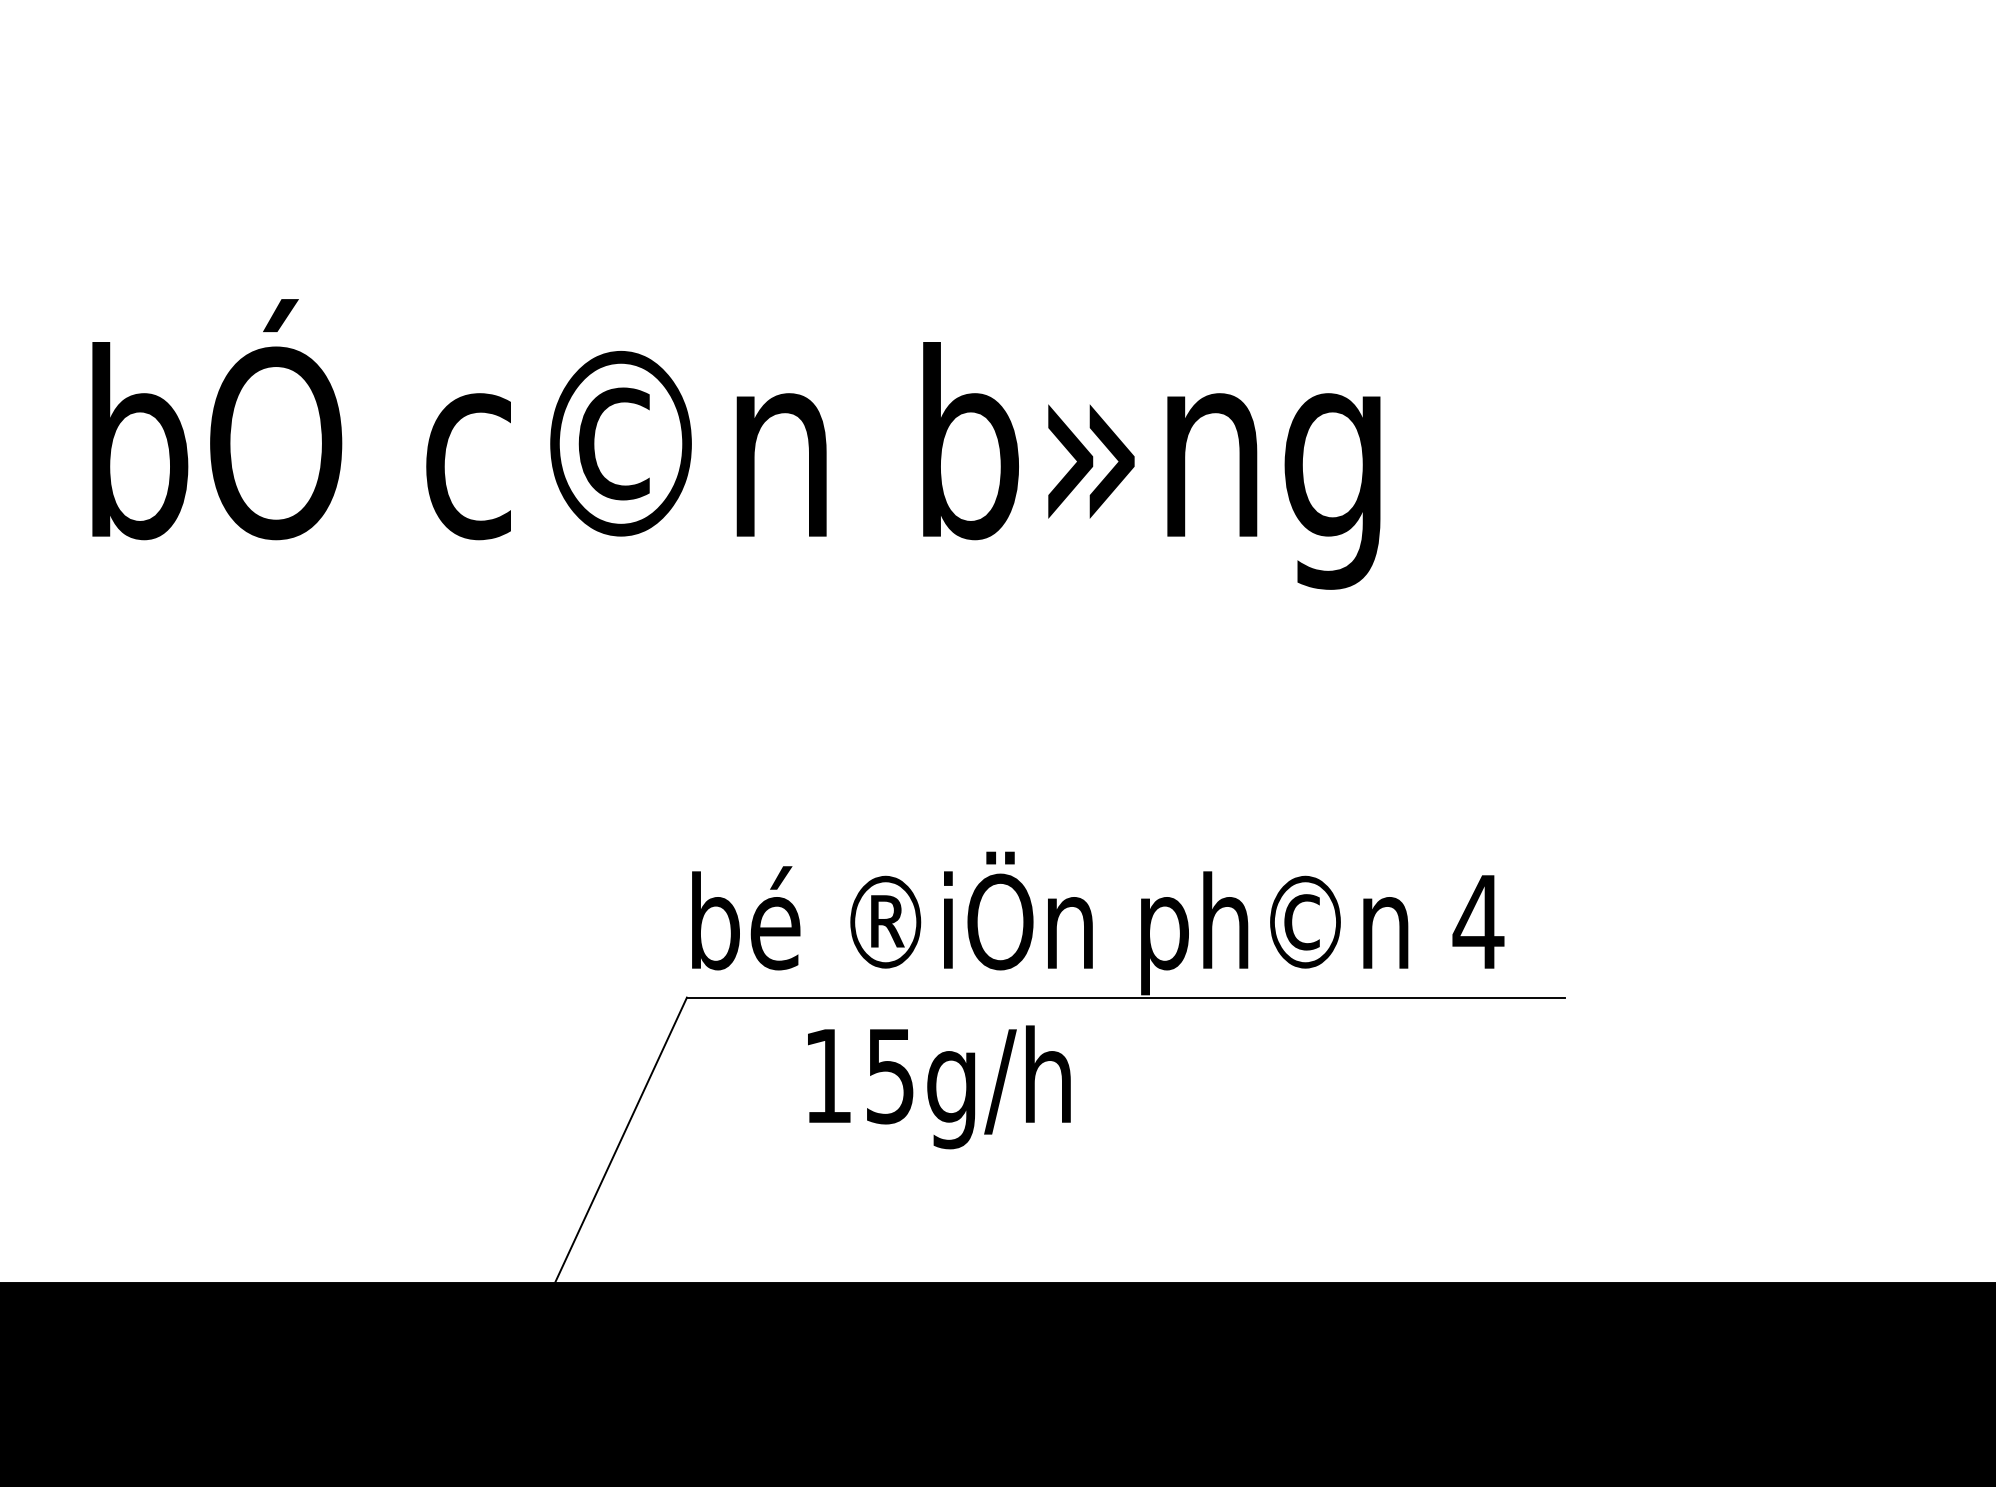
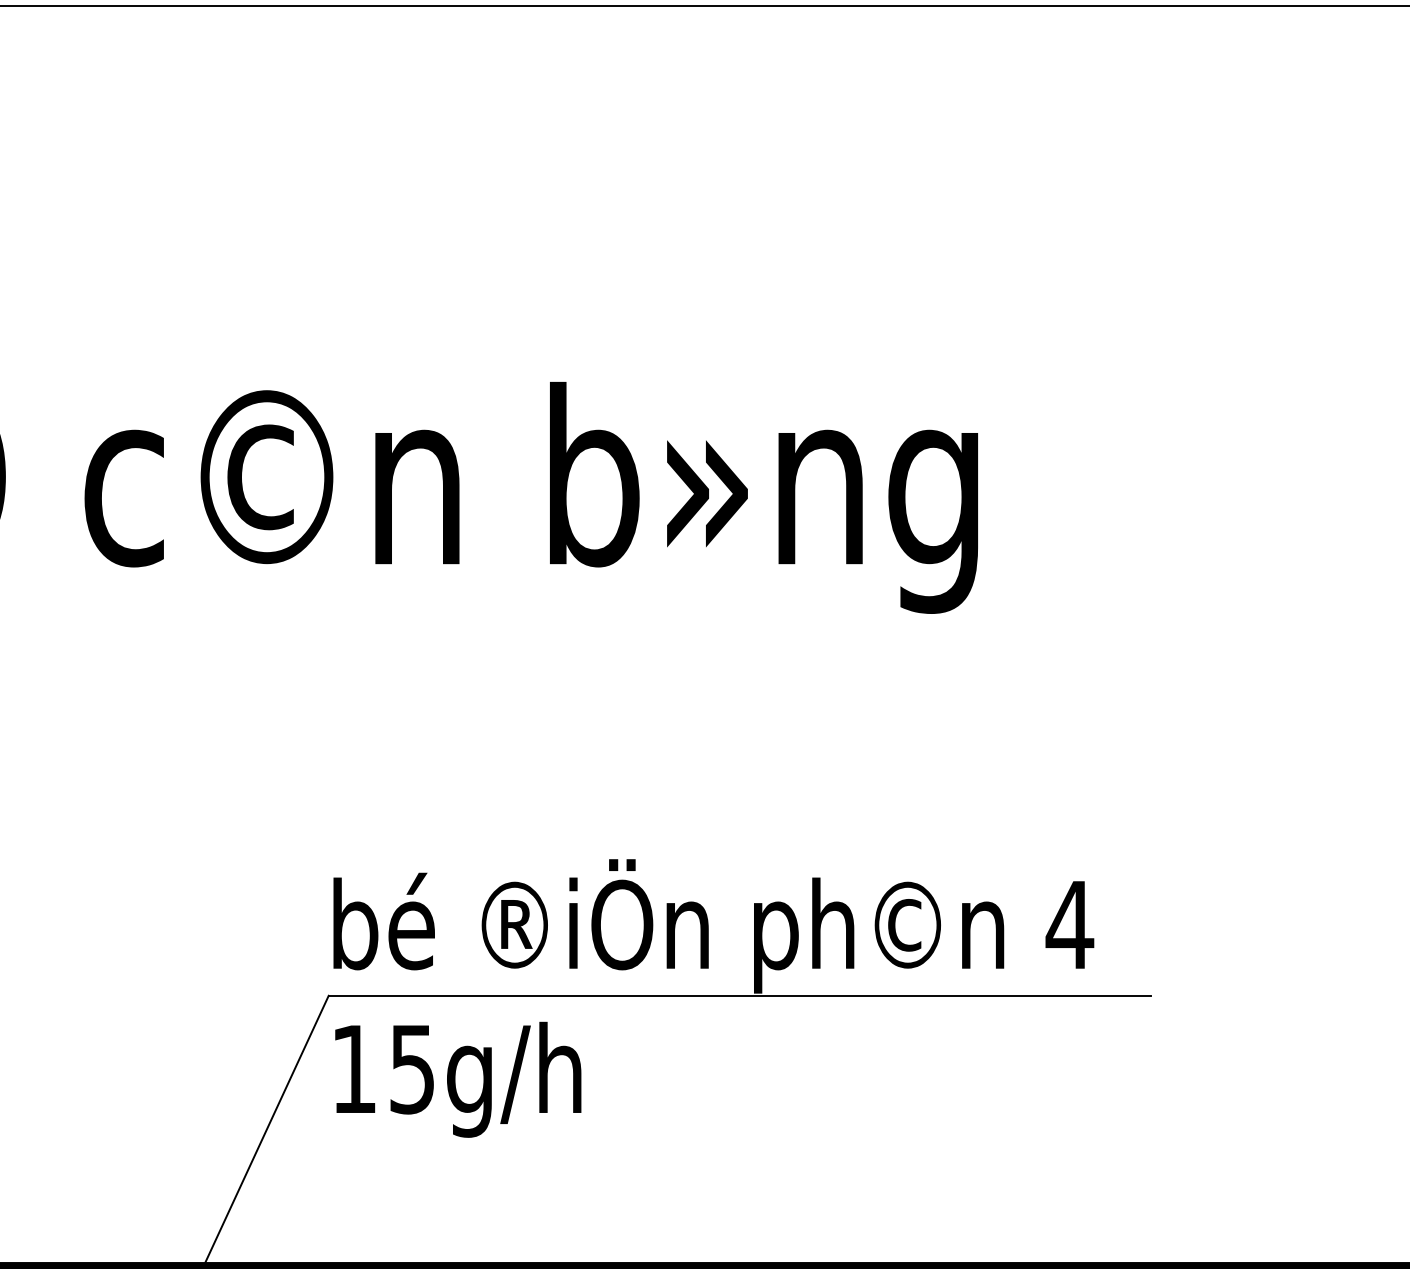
text: (939, 1087) -> (458, 1079), moved

